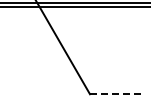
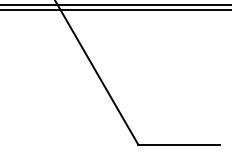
line: (116, 94) -> (178, 144), dashed -> solid

